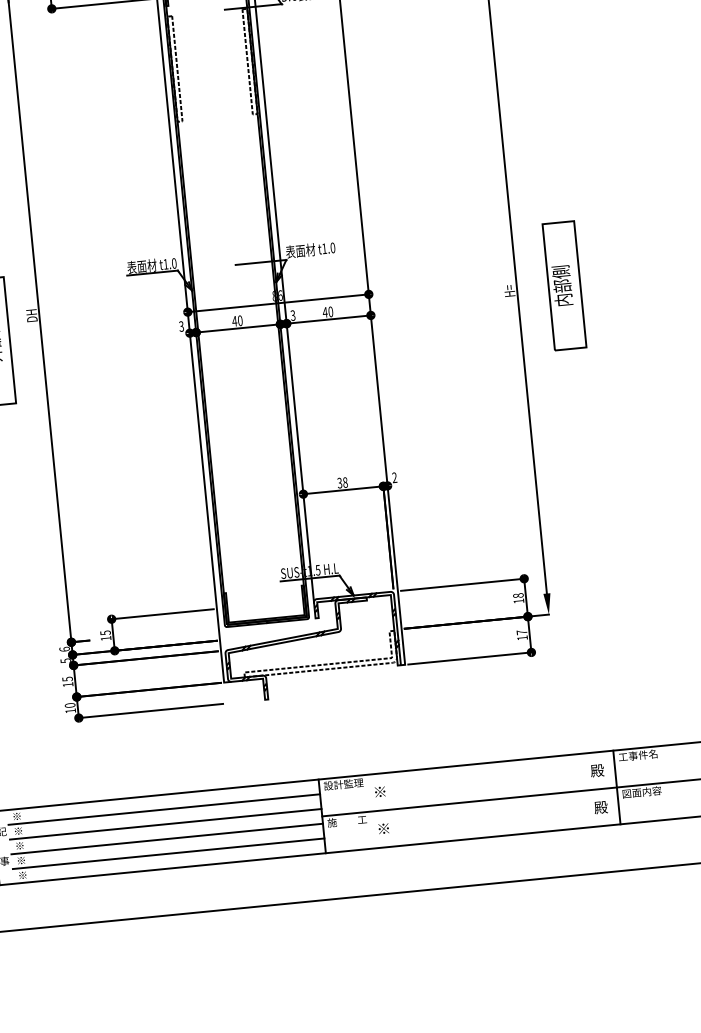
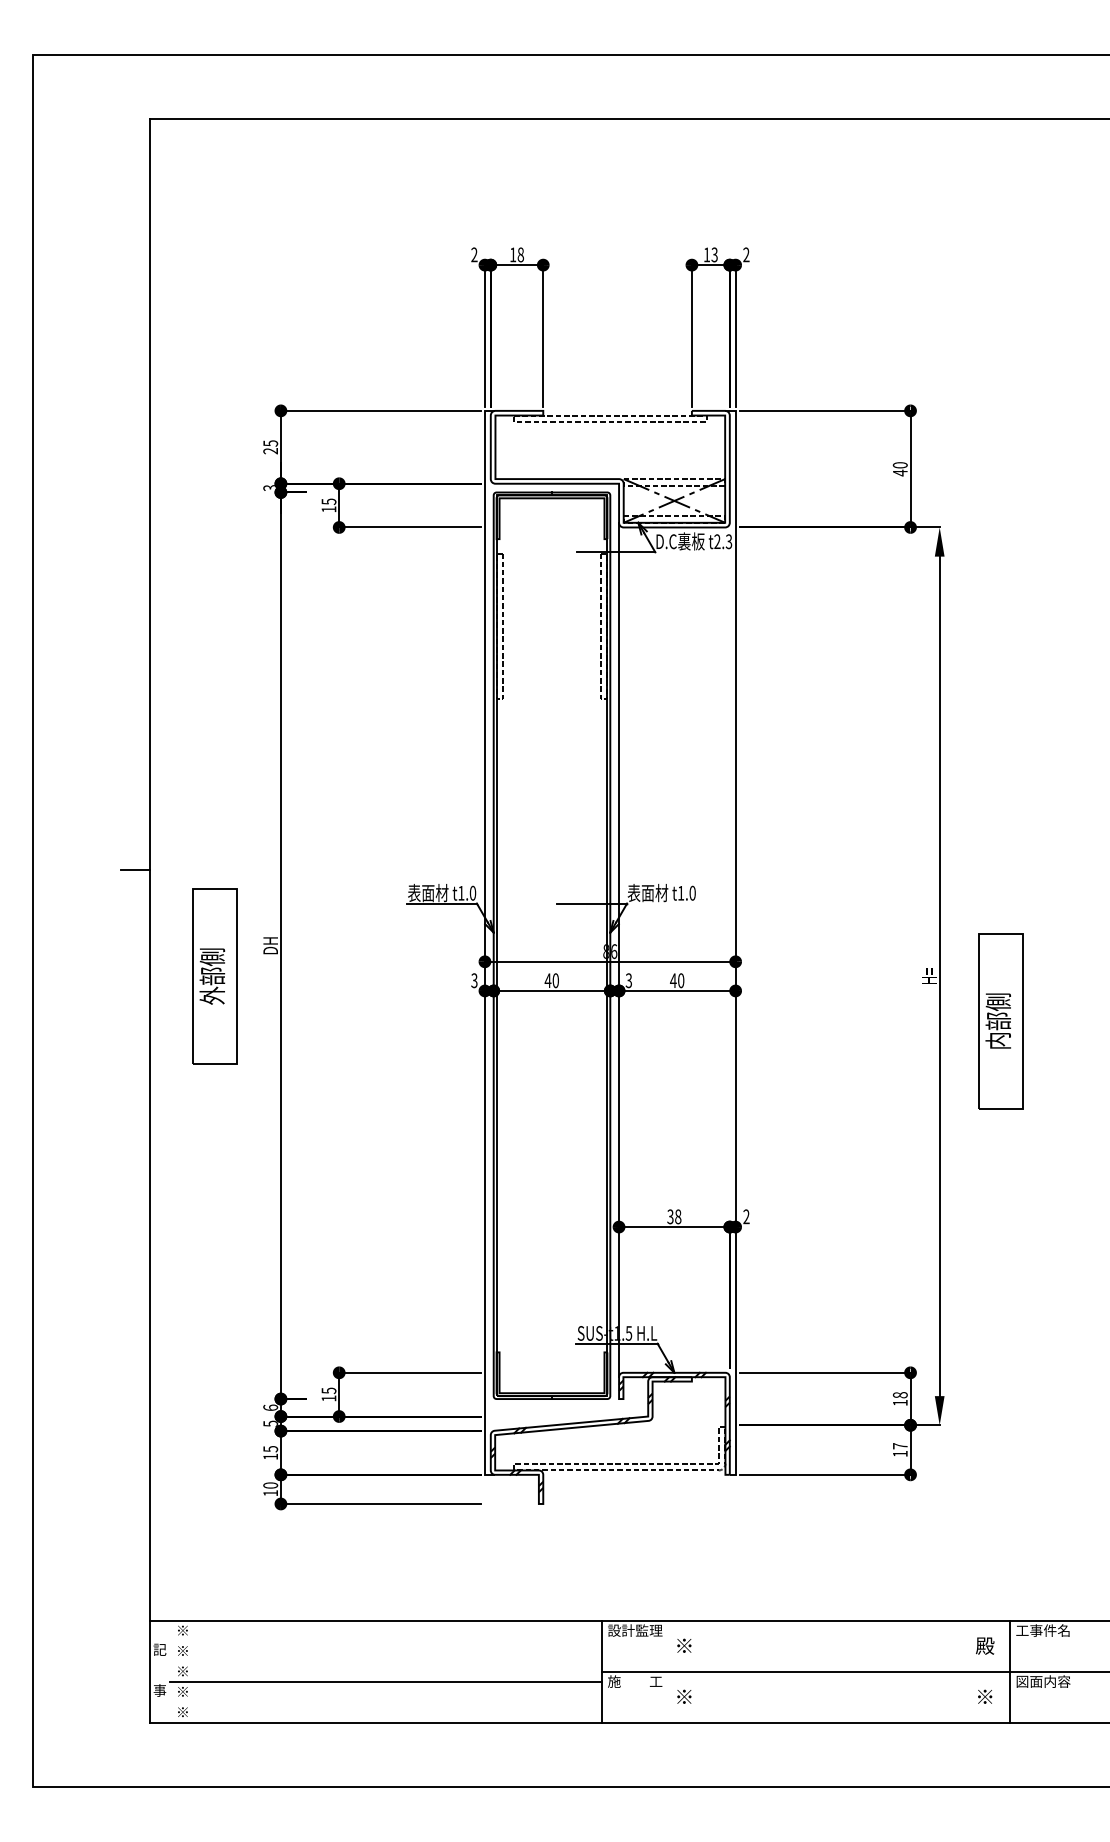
part: (563, 285) -> (1000, 1021), moved
text: (600, 807) -> (984, 1696), 殿 -> ※
line: (164, 809) -> (385, 1640), removed
line: (165, 824) -> (385, 1661), removed
line: (168, 854) -> (385, 1702), removed

